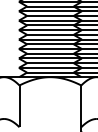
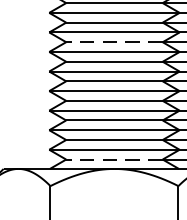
line: (49, 15) -> (112, 41), solid -> dashed
line: (49, 72) -> (112, 159), solid -> dashed

